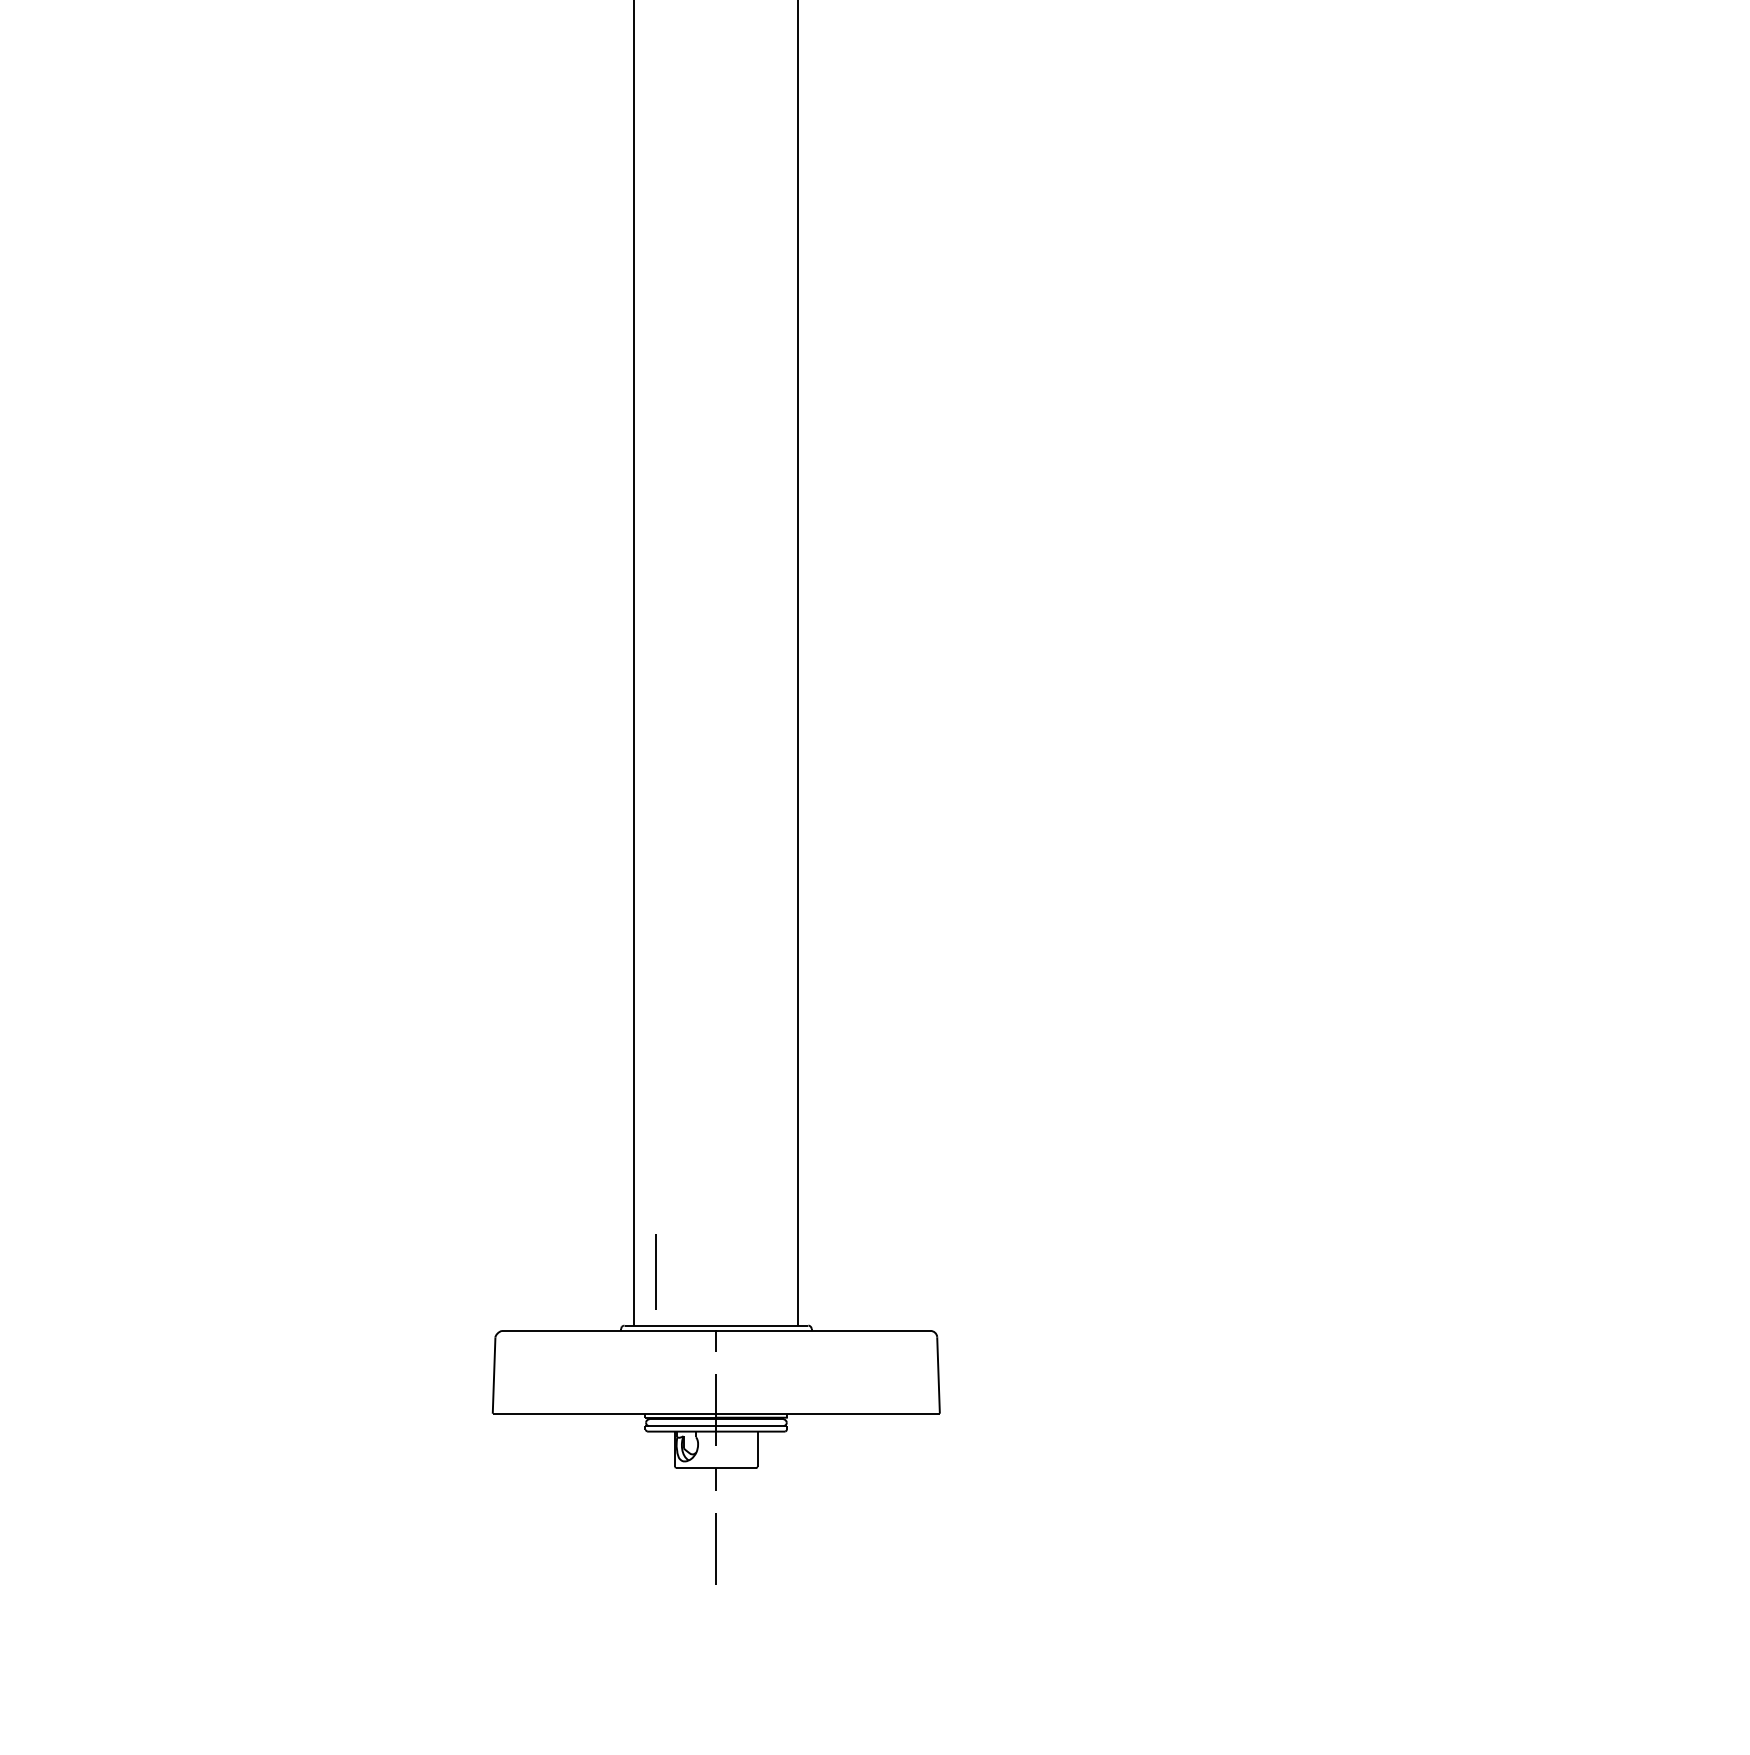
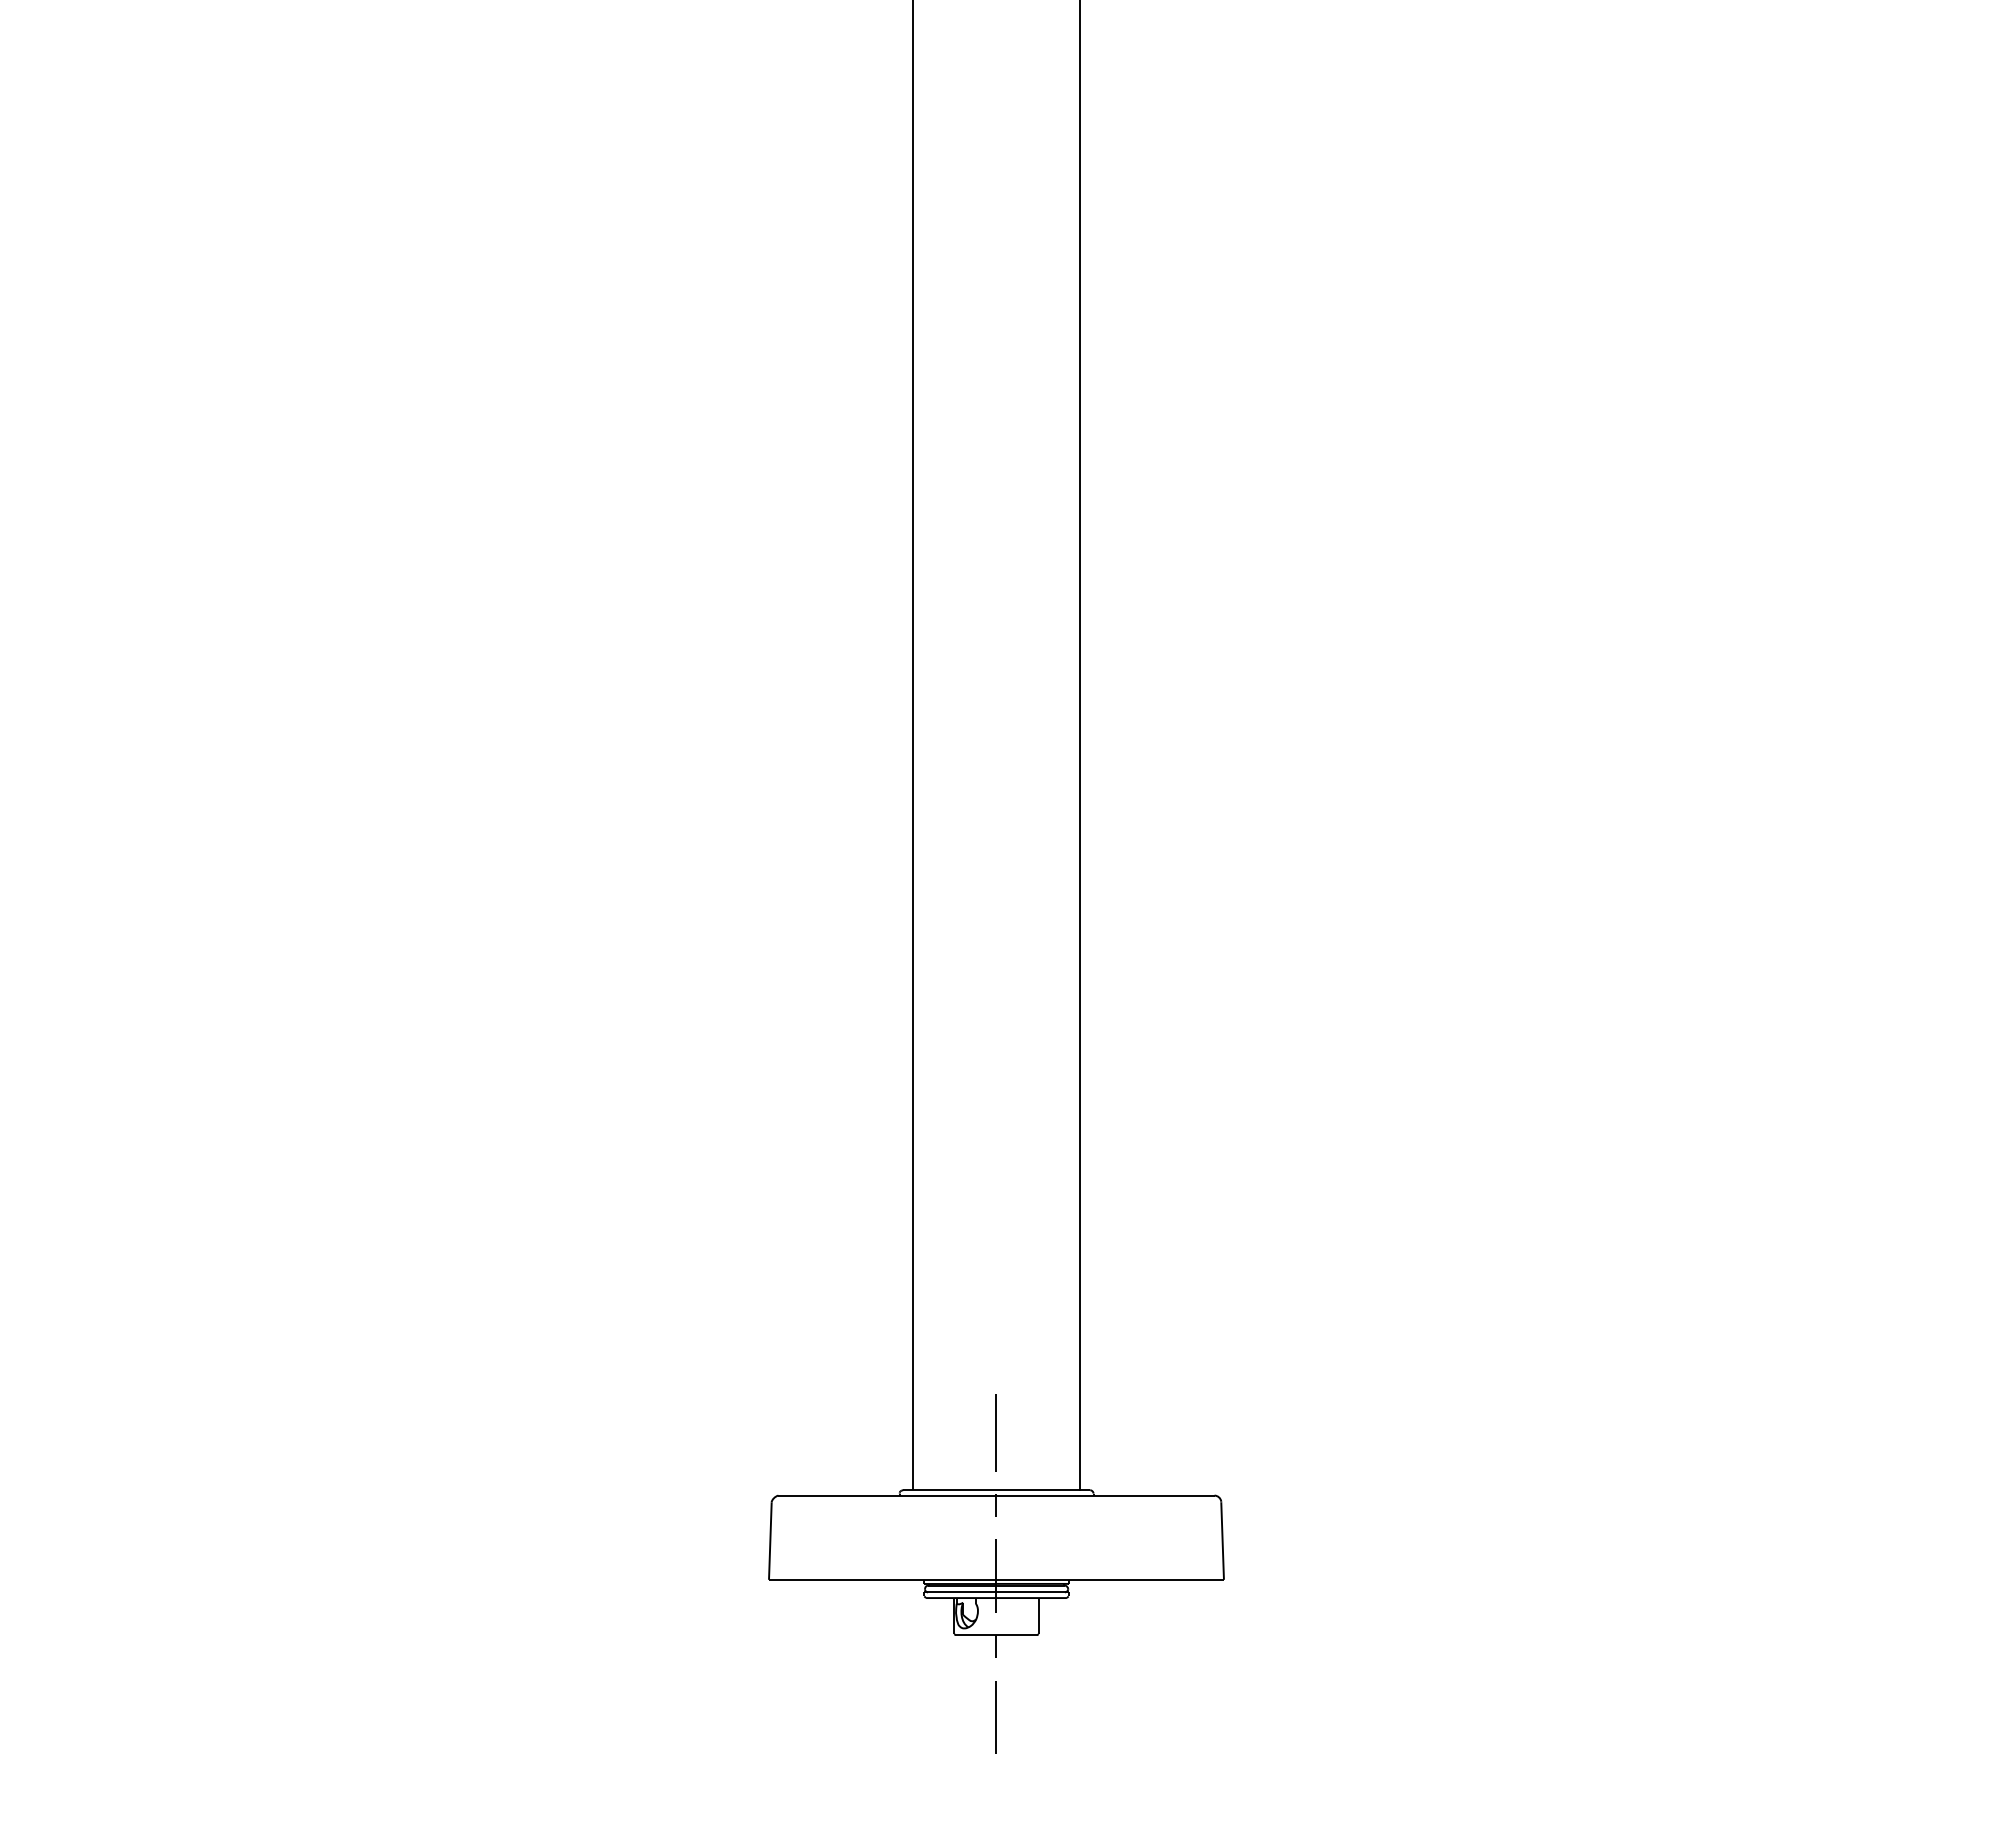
line: (655, 1271) -> (995, 1432), moved

